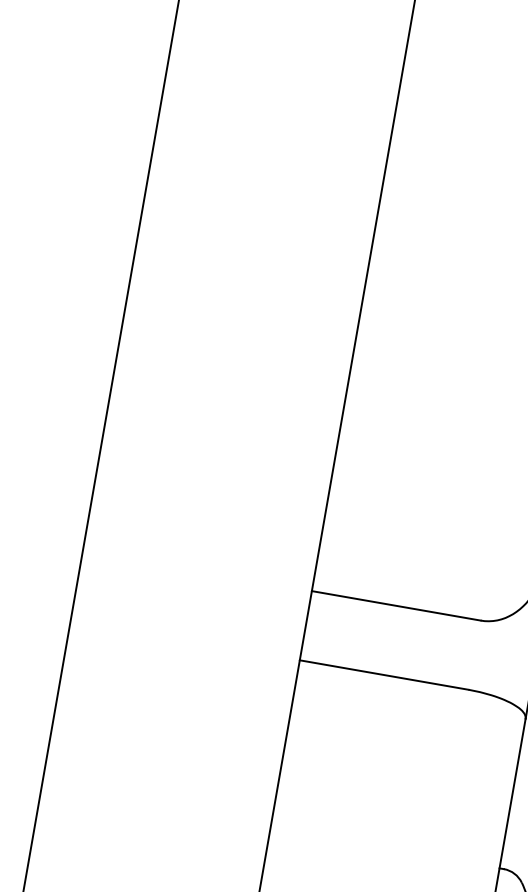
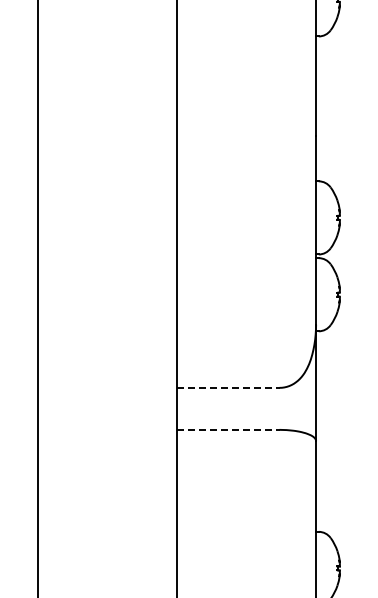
line: (396, 605) -> (228, 387), solid -> dashed
line: (384, 674) -> (228, 429), solid -> dashed

